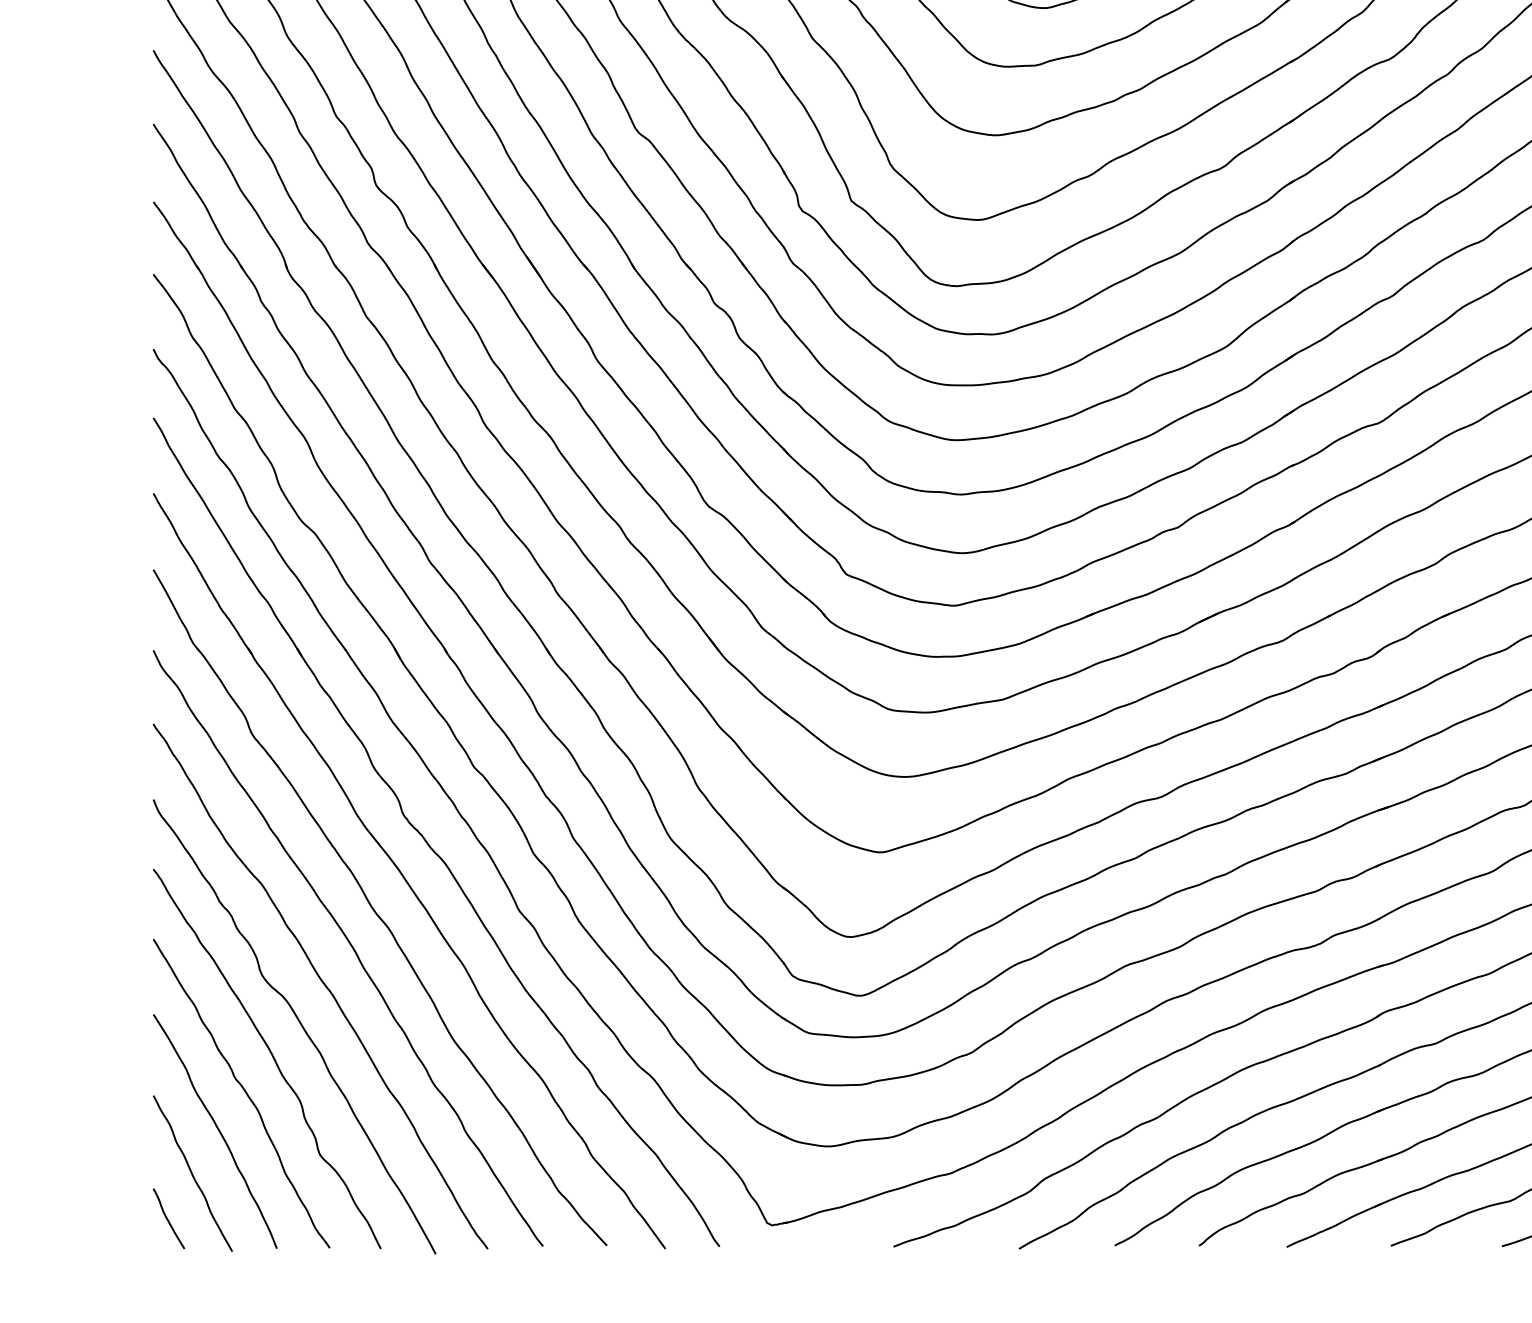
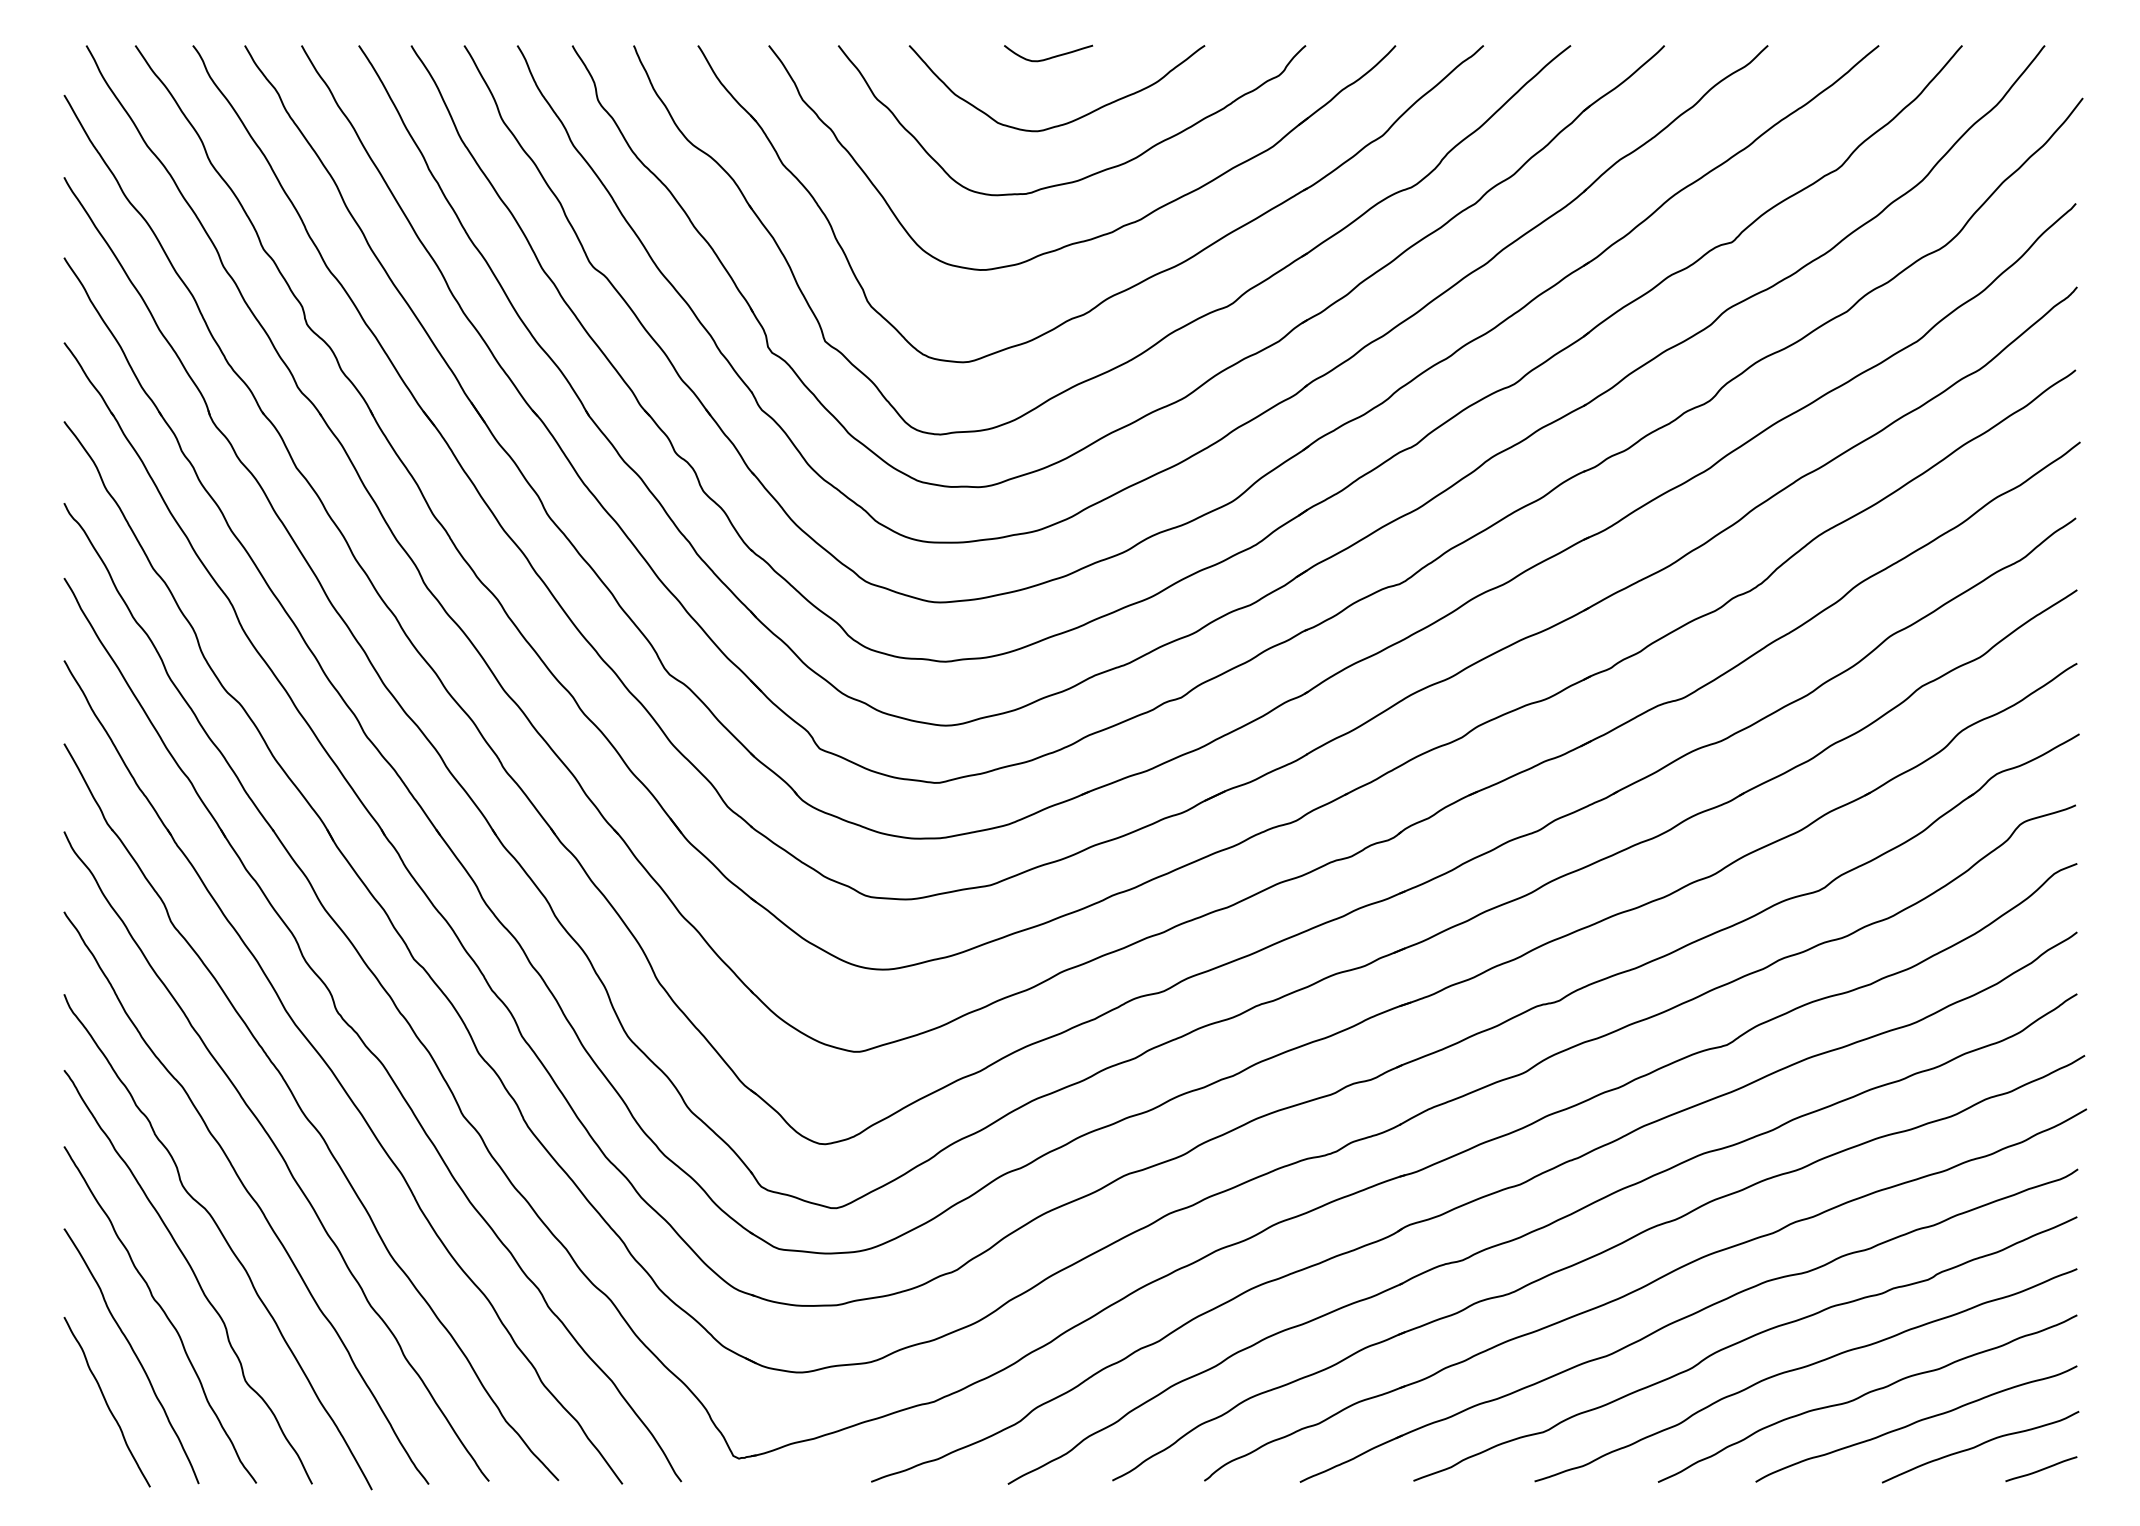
curve: (168, 1218) -> (80, 1451), removed

